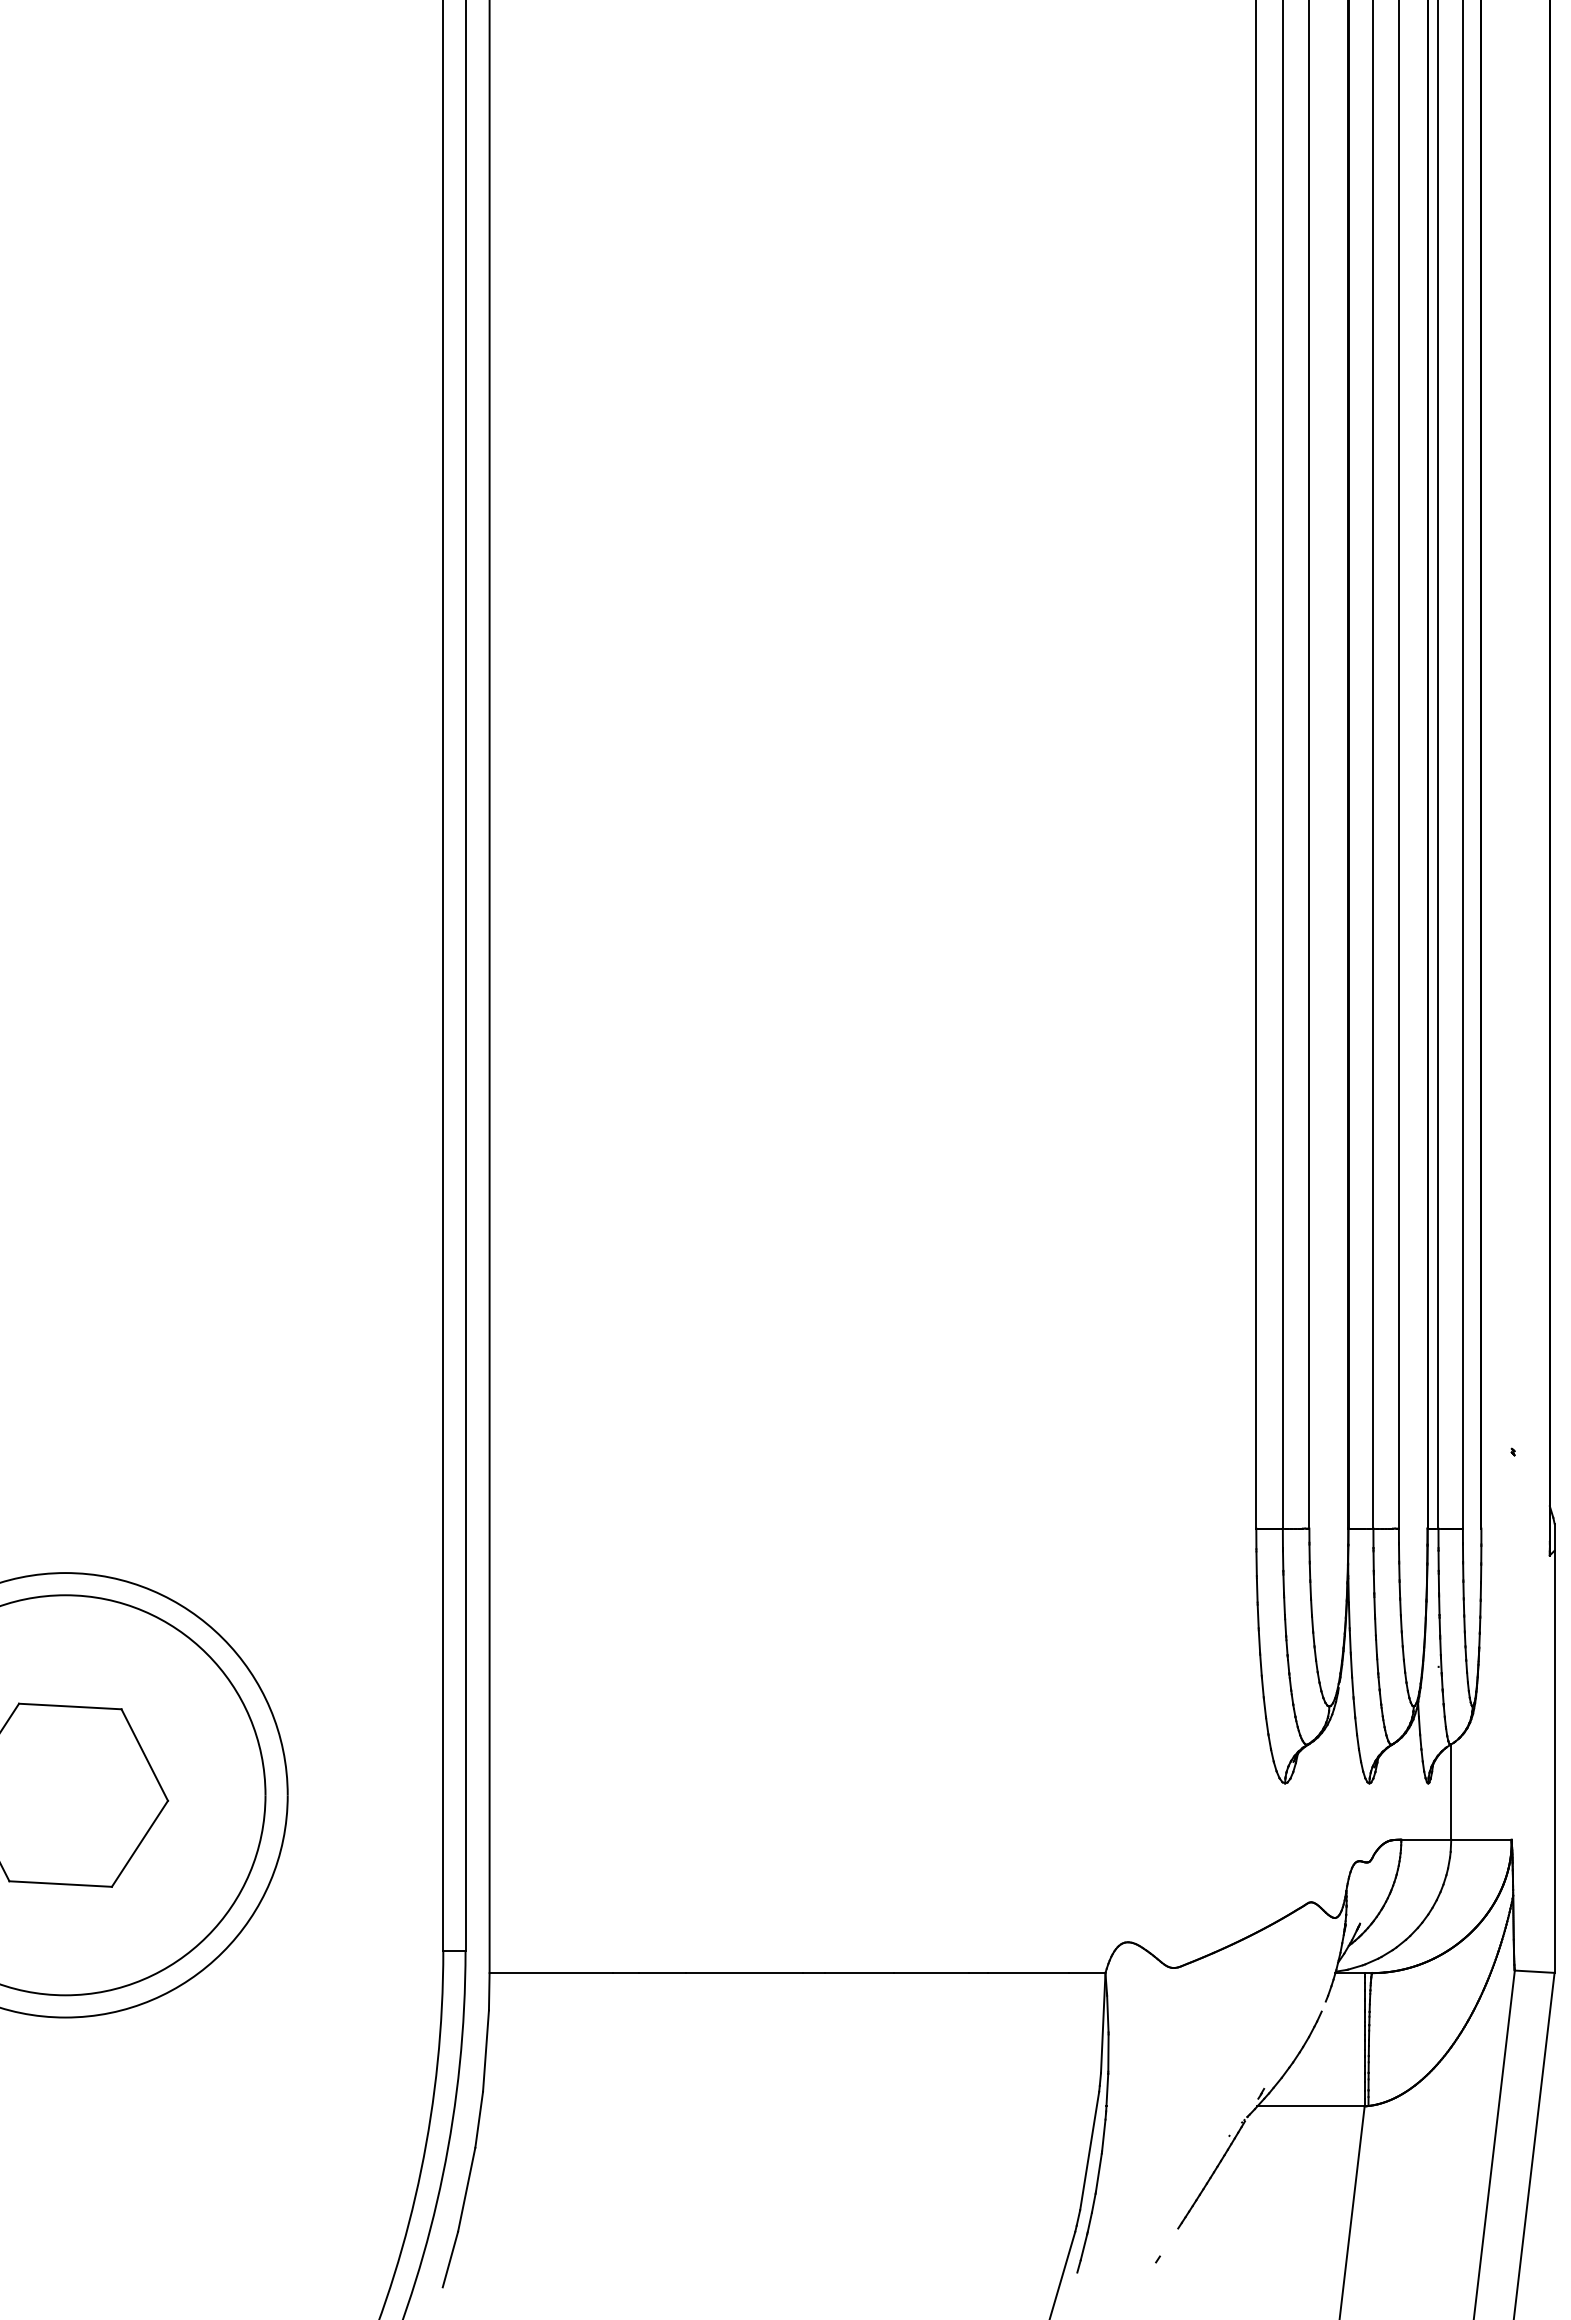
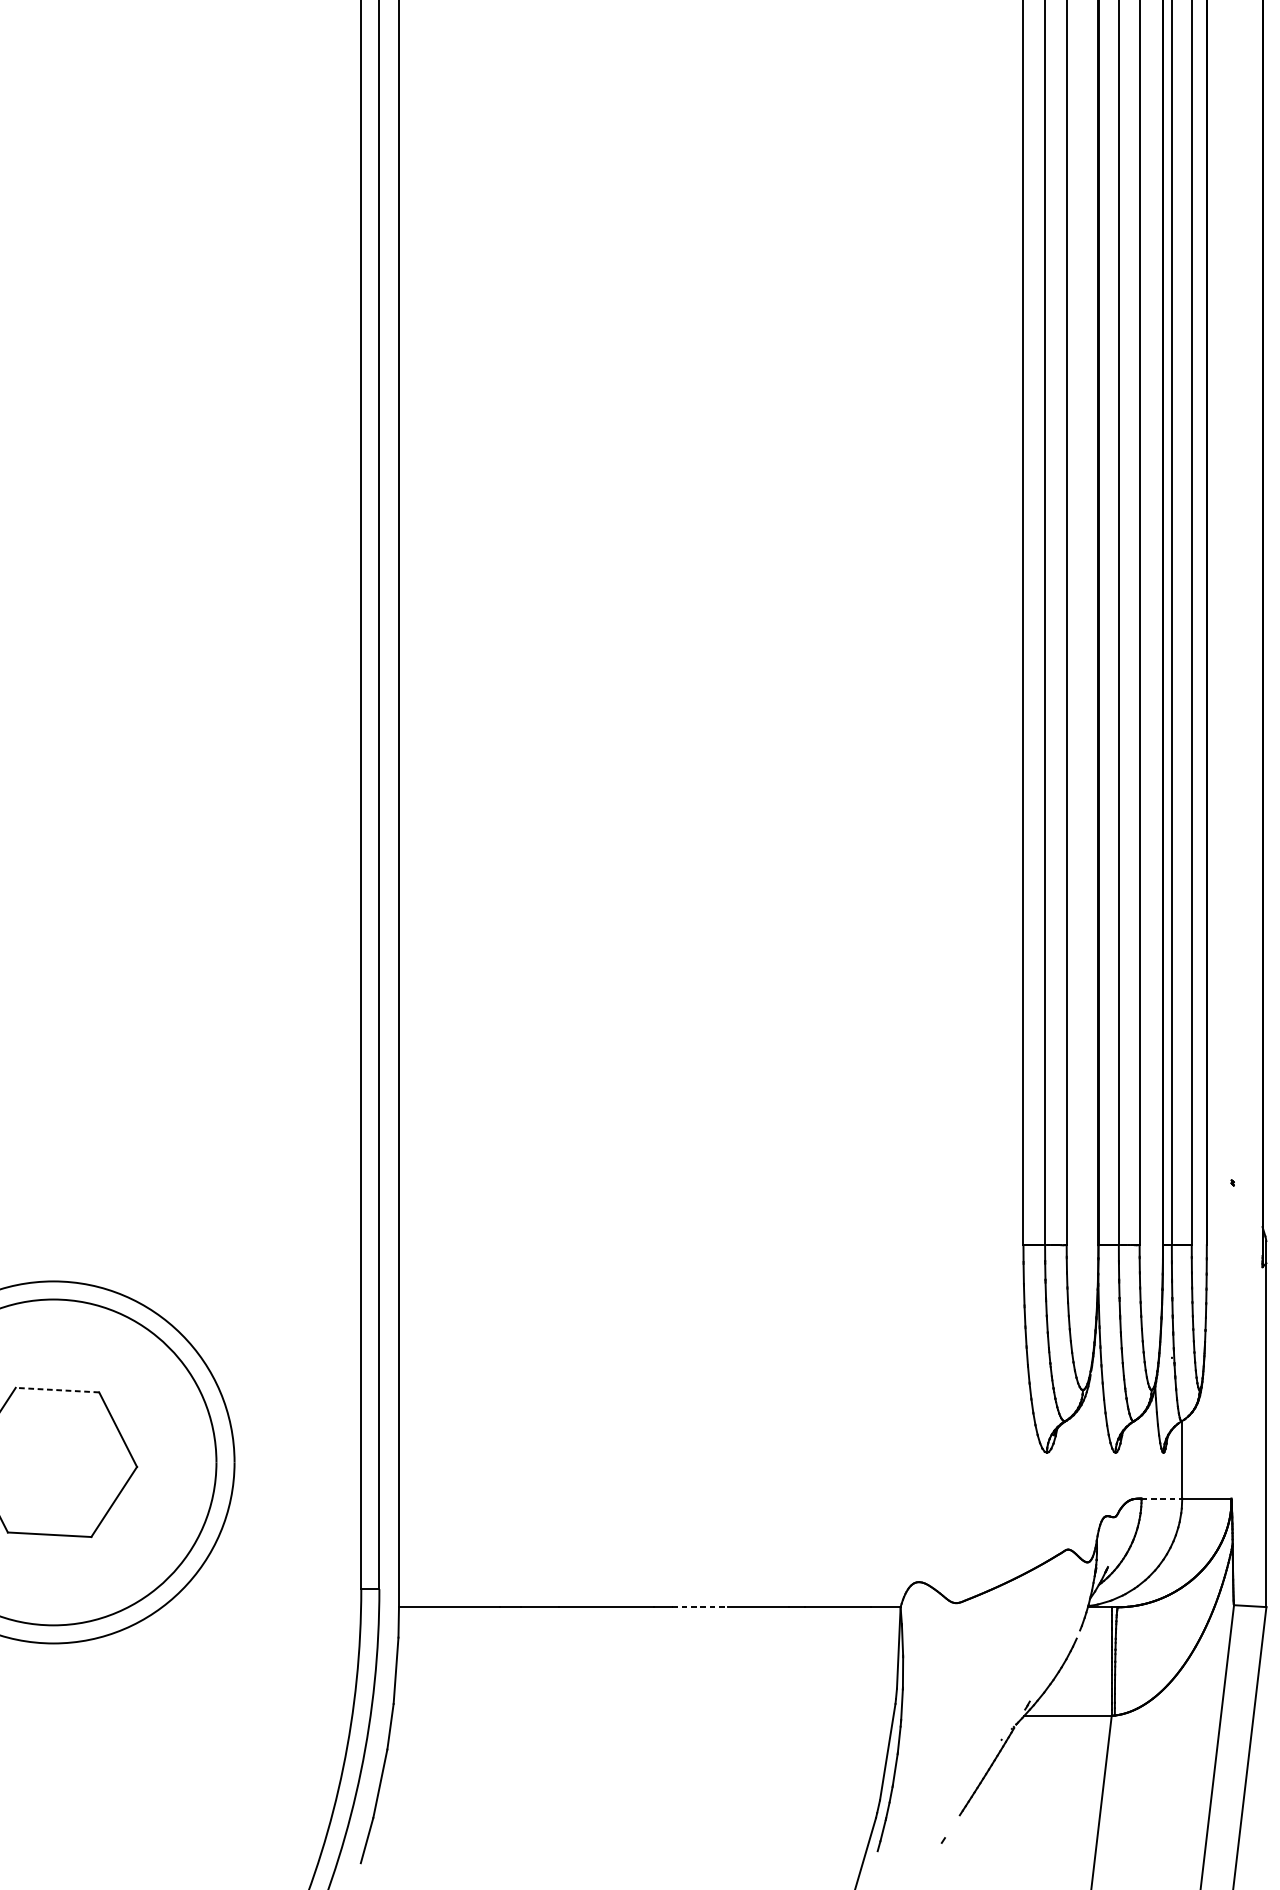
line: (69, 1706) -> (56, 1390), solid -> dashed
line: (1426, 1839) -> (1162, 1498), solid -> dashed
line: (859, 1973) -> (700, 1607), solid -> dashed

